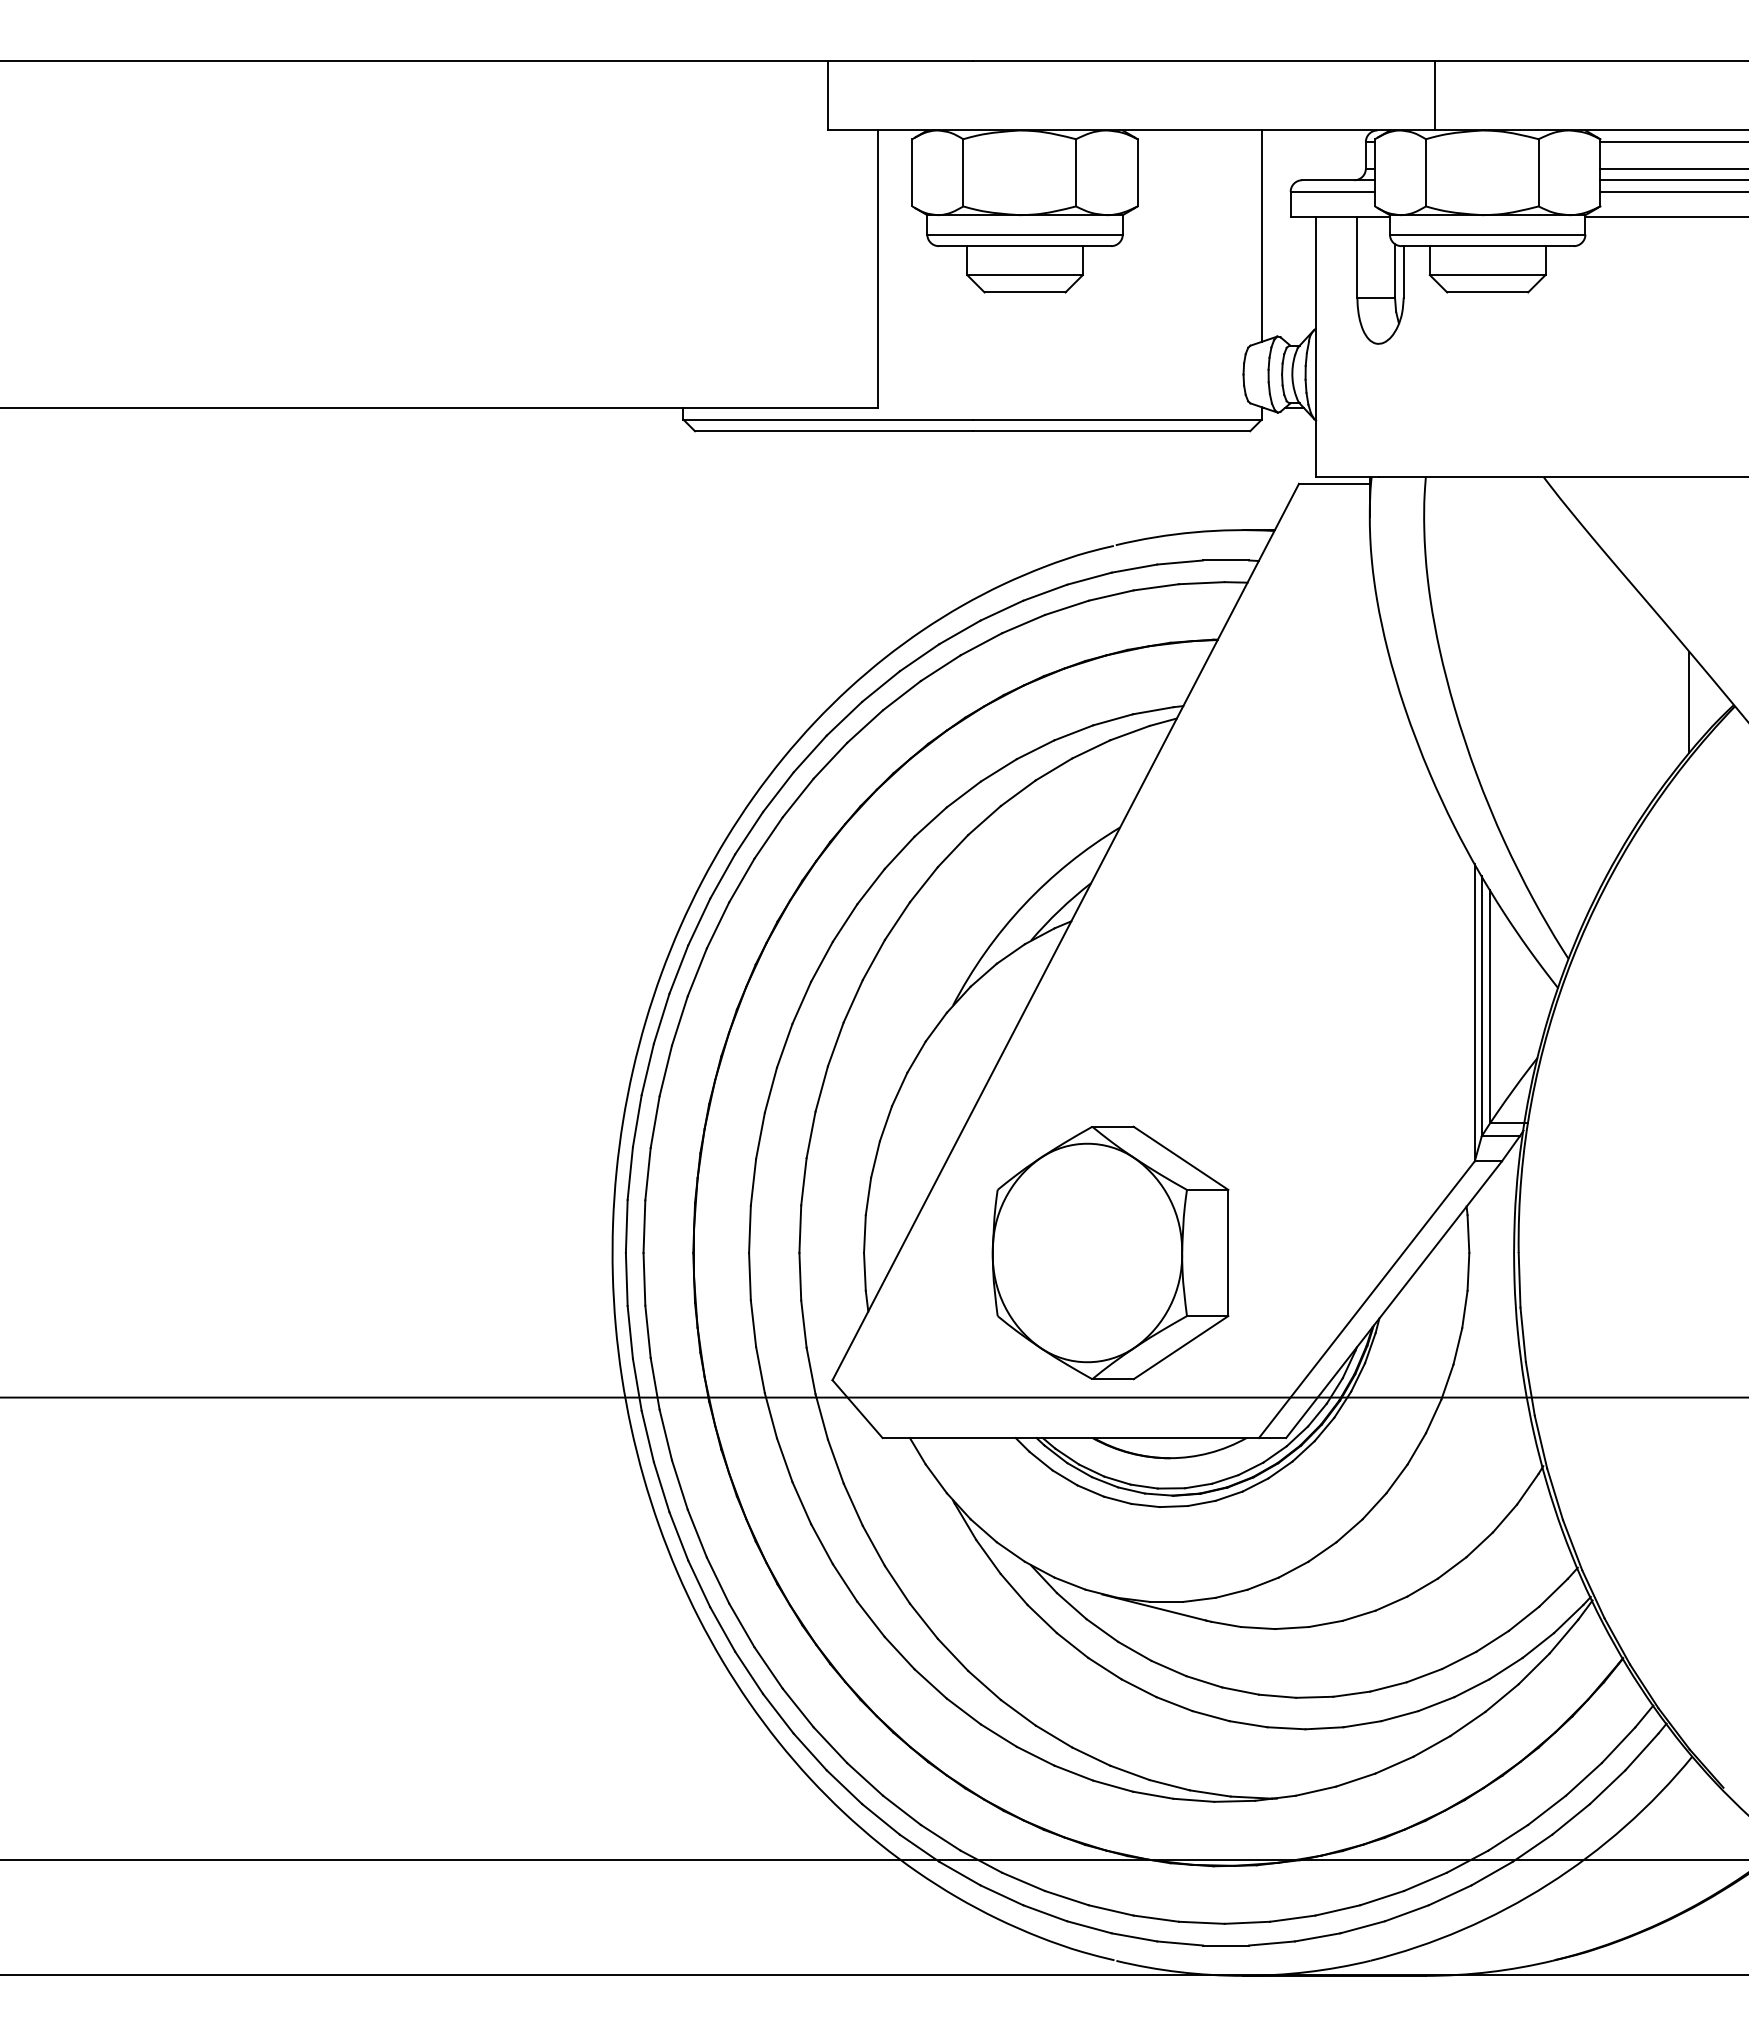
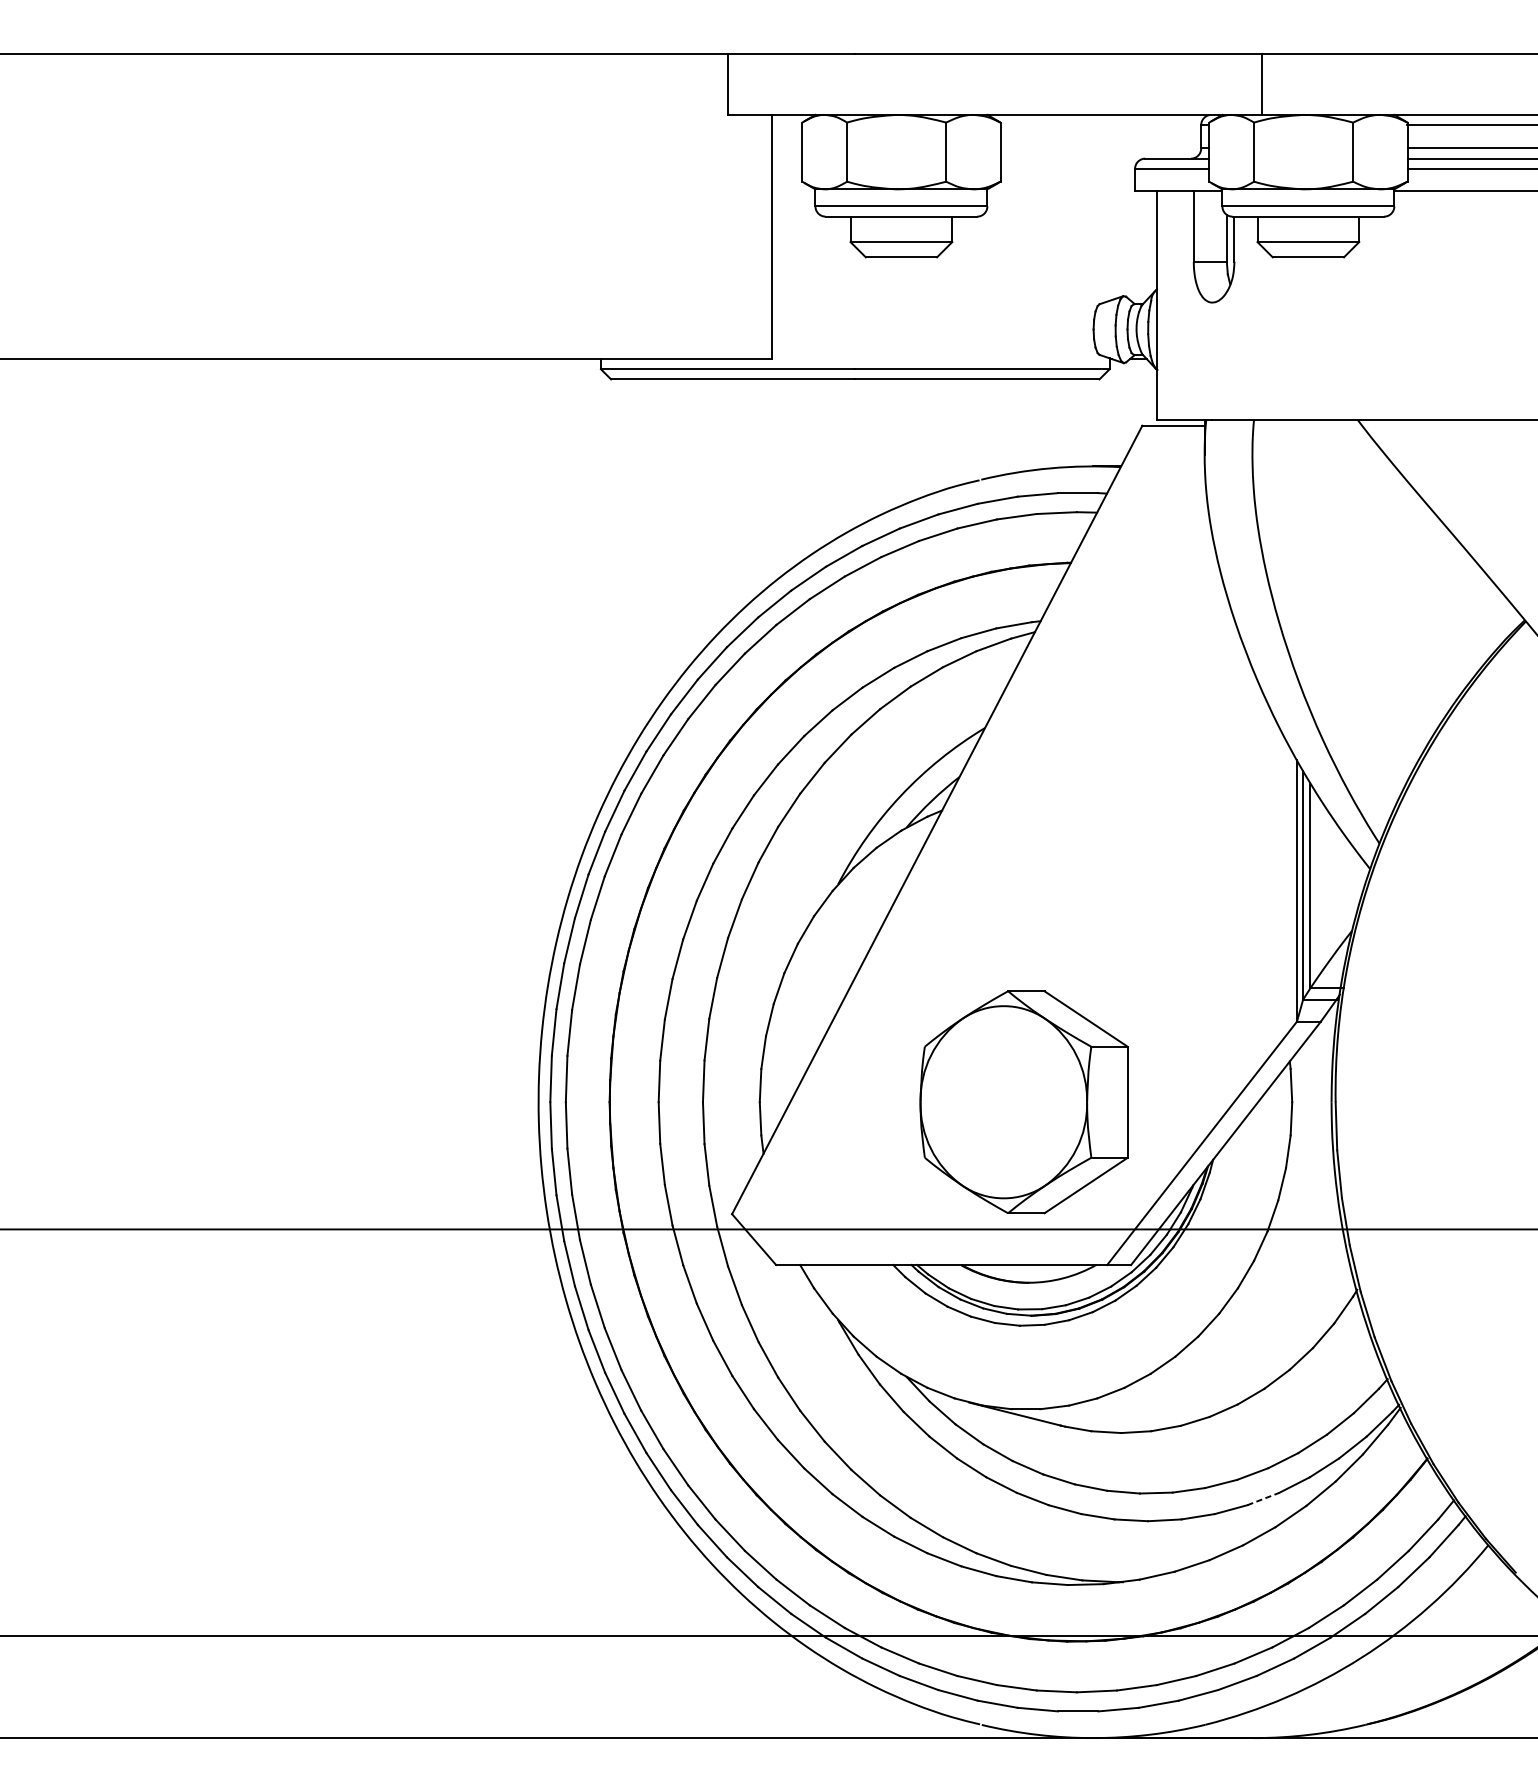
line: (1261, 235) -> (1109, 207), removed
line: (1689, 701) -> (1485, 617), removed
part: (1110, 1252) -> (1024, 1101), moved
line: (1436, 1703) -> (1263, 1498), solid -> dashed

